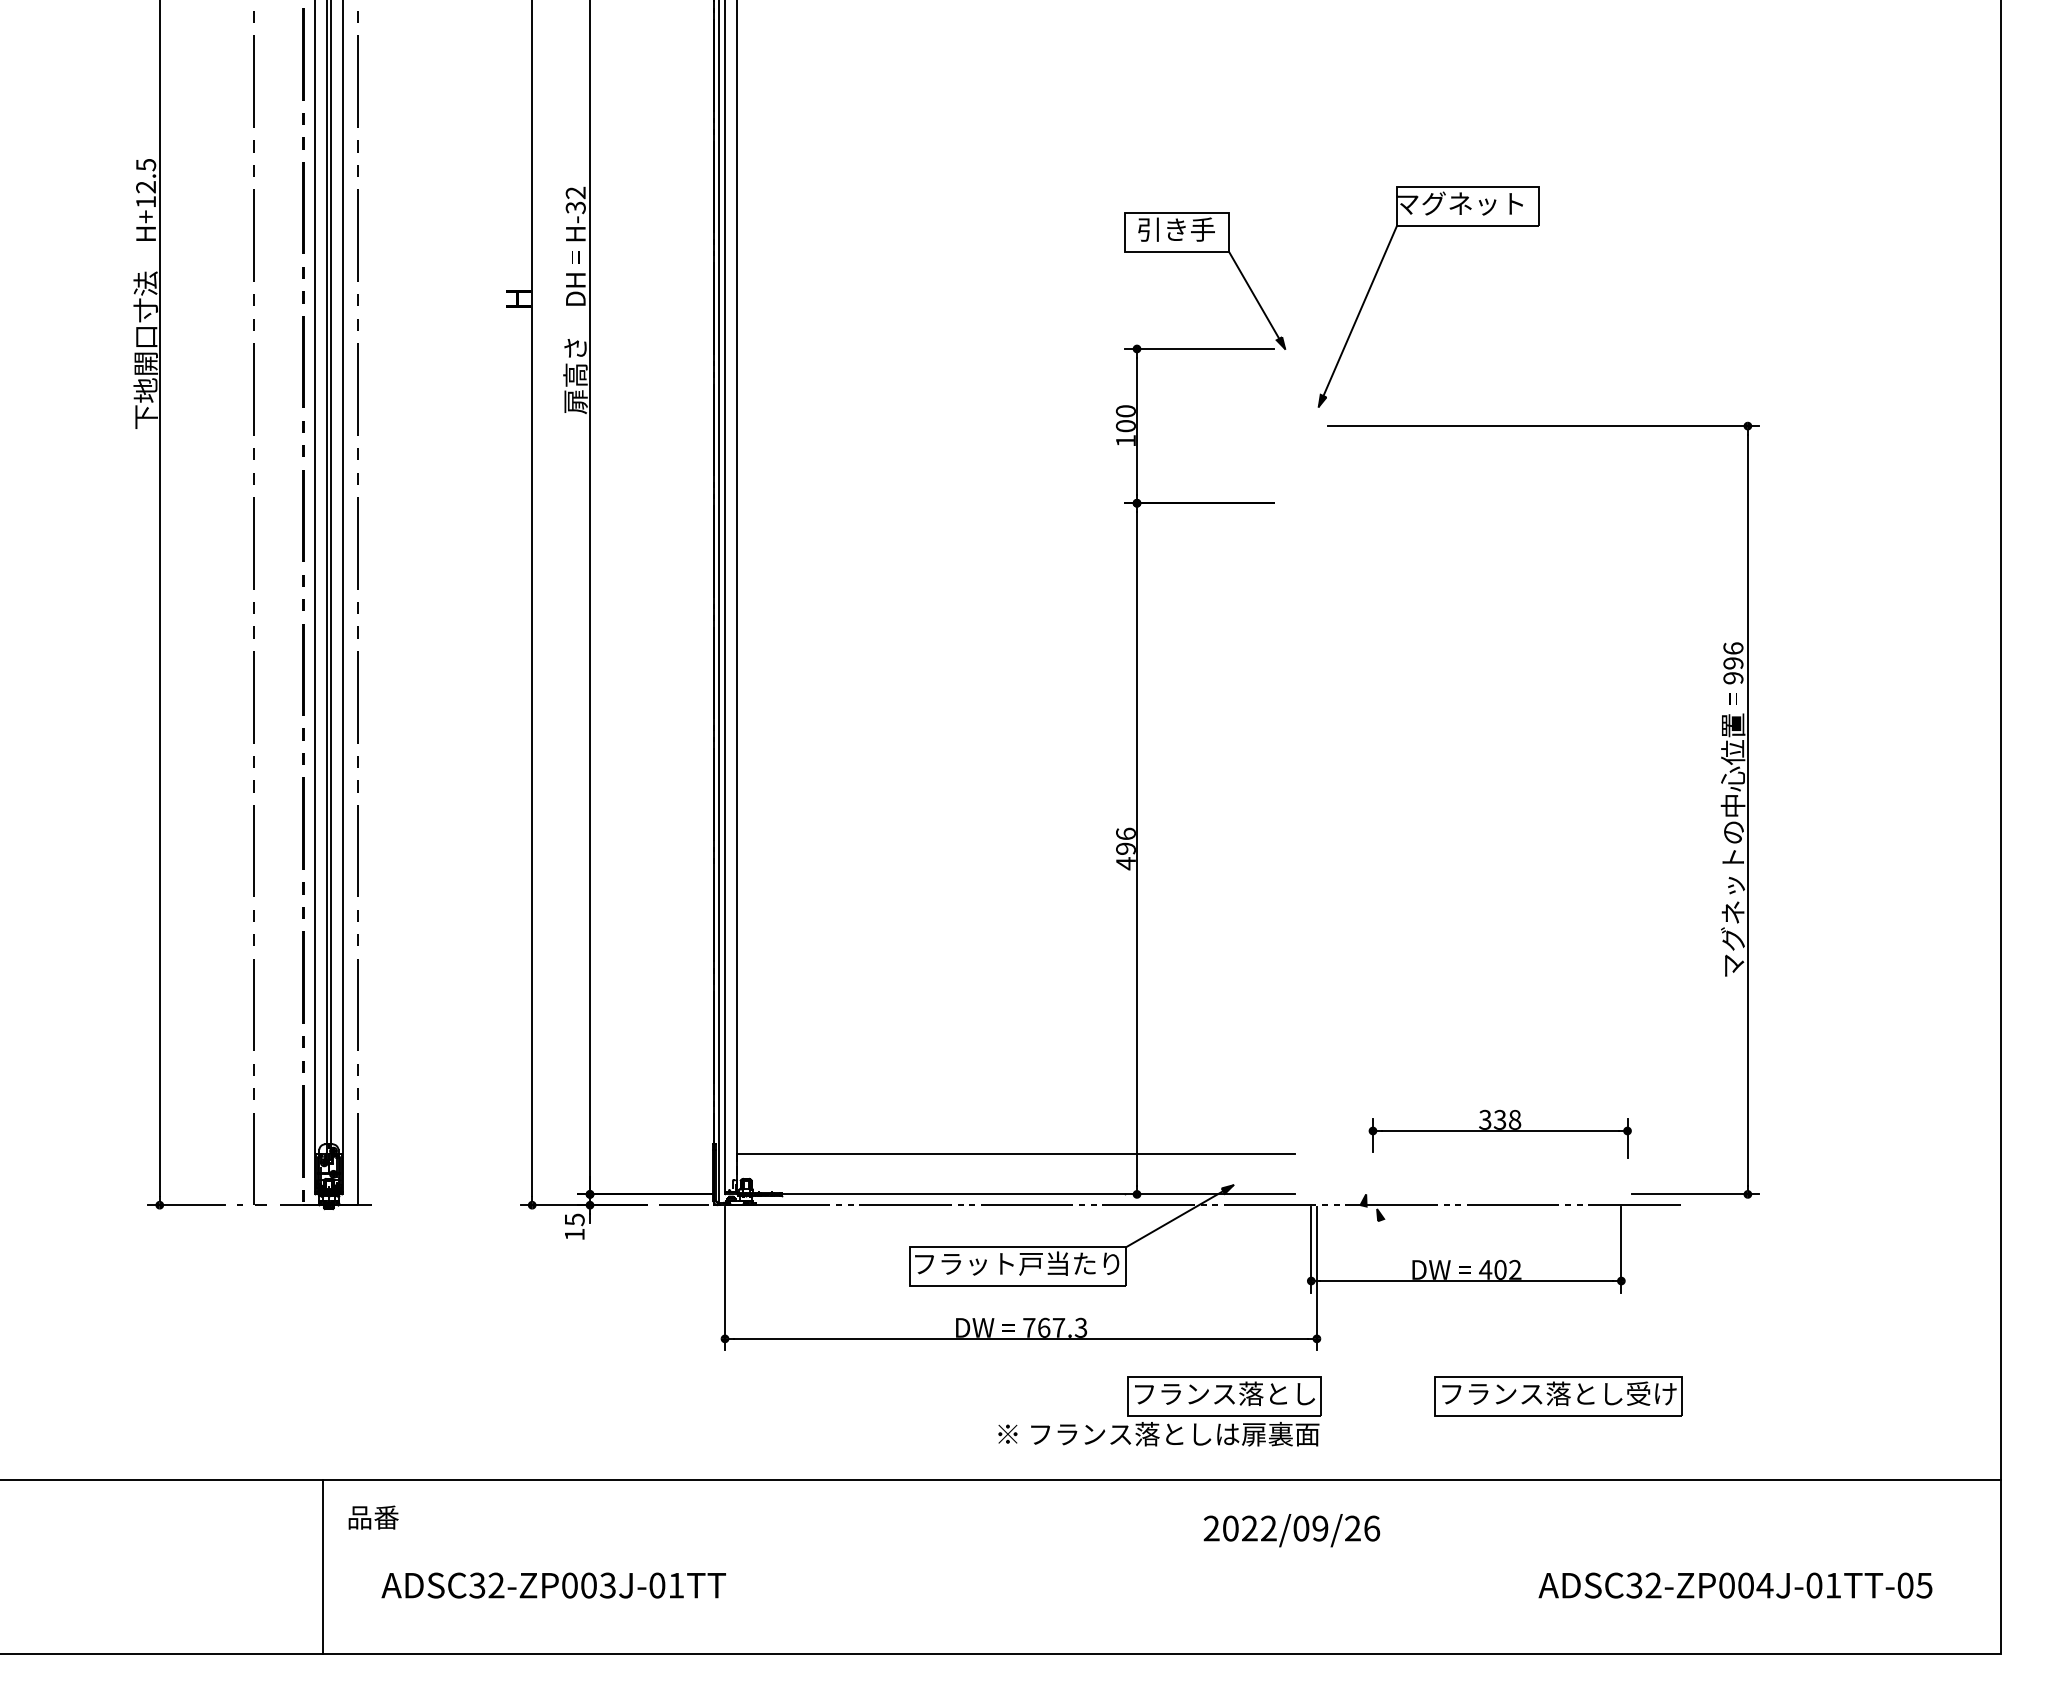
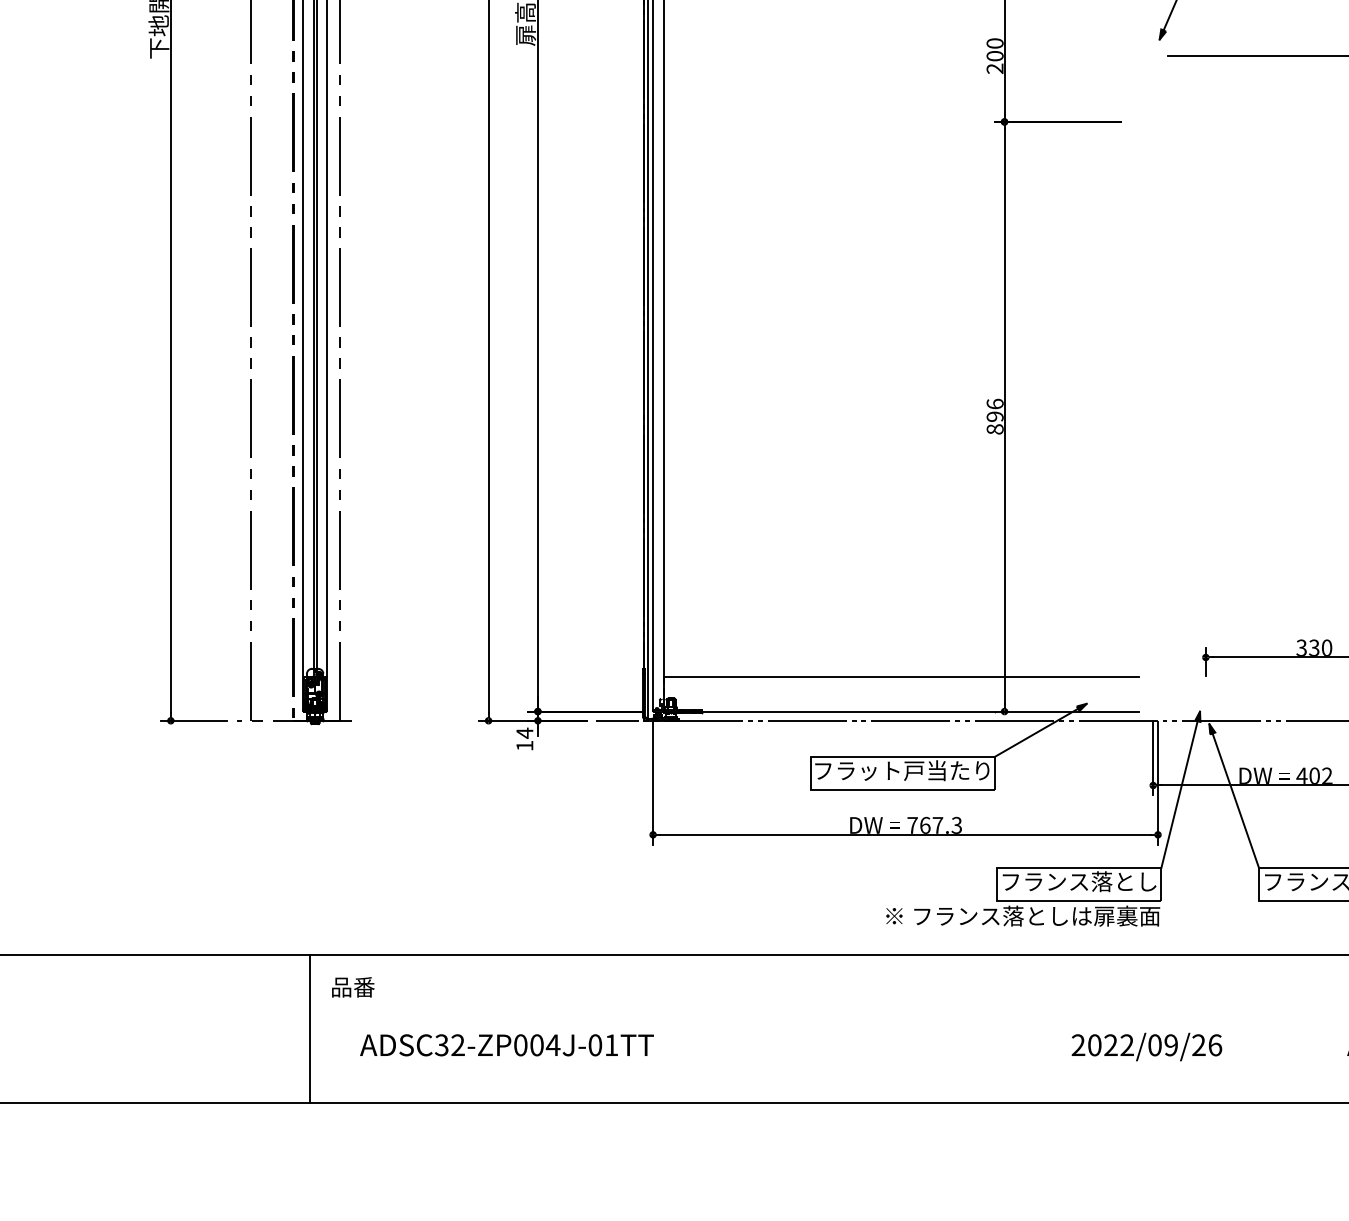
text: (1125, 440) -> (994, 68), 100 -> 200
text: (1125, 863) -> (994, 429), 496 -> 896
text: (1515, 1119) -> (1327, 647), 338 -> 330
text: (574, 1219) -> (524, 732), 15 -> 14
line: (1343, 1285) -> (1180, 789), added
line: (1406, 1293) -> (1234, 796), added
text: (1291, 1530) -> (1146, 1046), moved
text: (607, 1585) -> (552, 1045), ADSC32-ZP003J-01TT -> ADSC32-ZP004J-01TT

